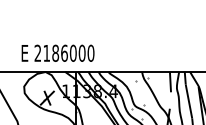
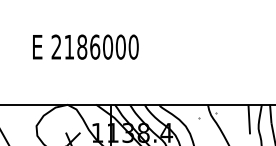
text: (57, 52) -> (84, 45), moved

